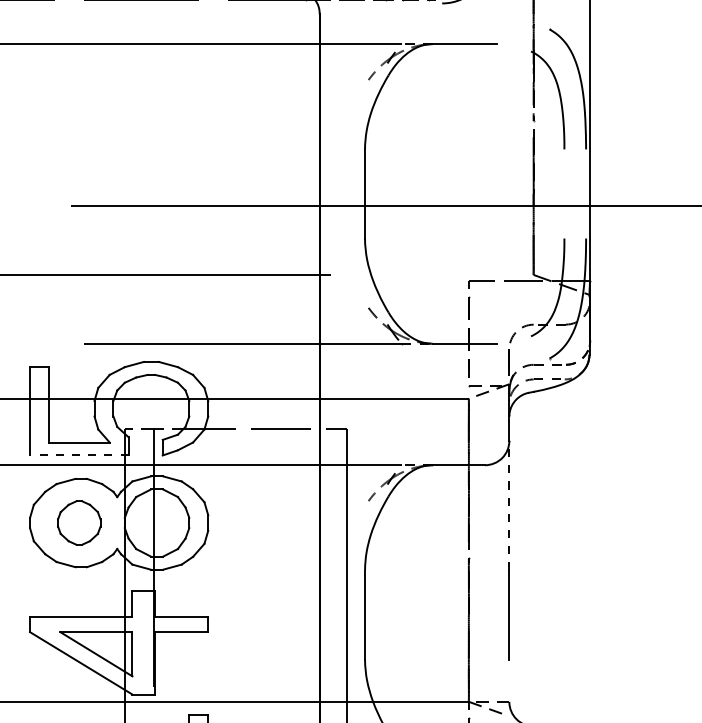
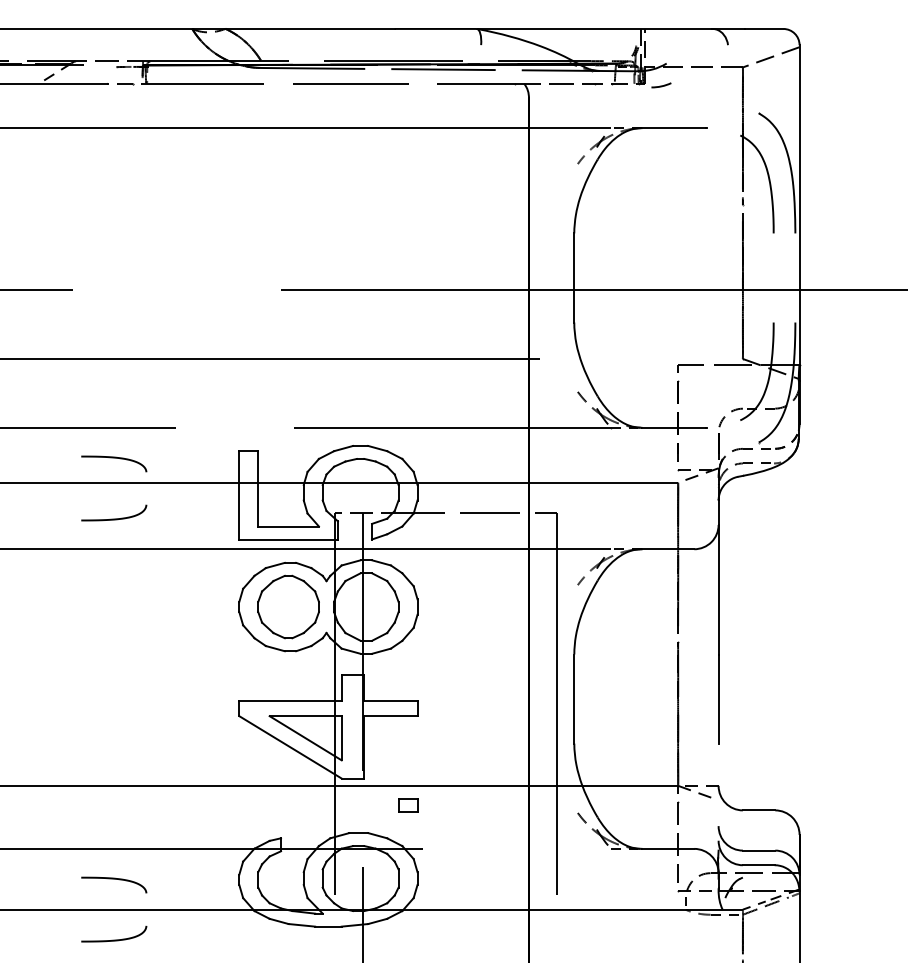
line: (79, 455) -> (288, 539), dashed -> solid
line: (509, 505) -> (718, 589), dashed -> solid
part: (79, 522) -> (288, 606), size x1.43

